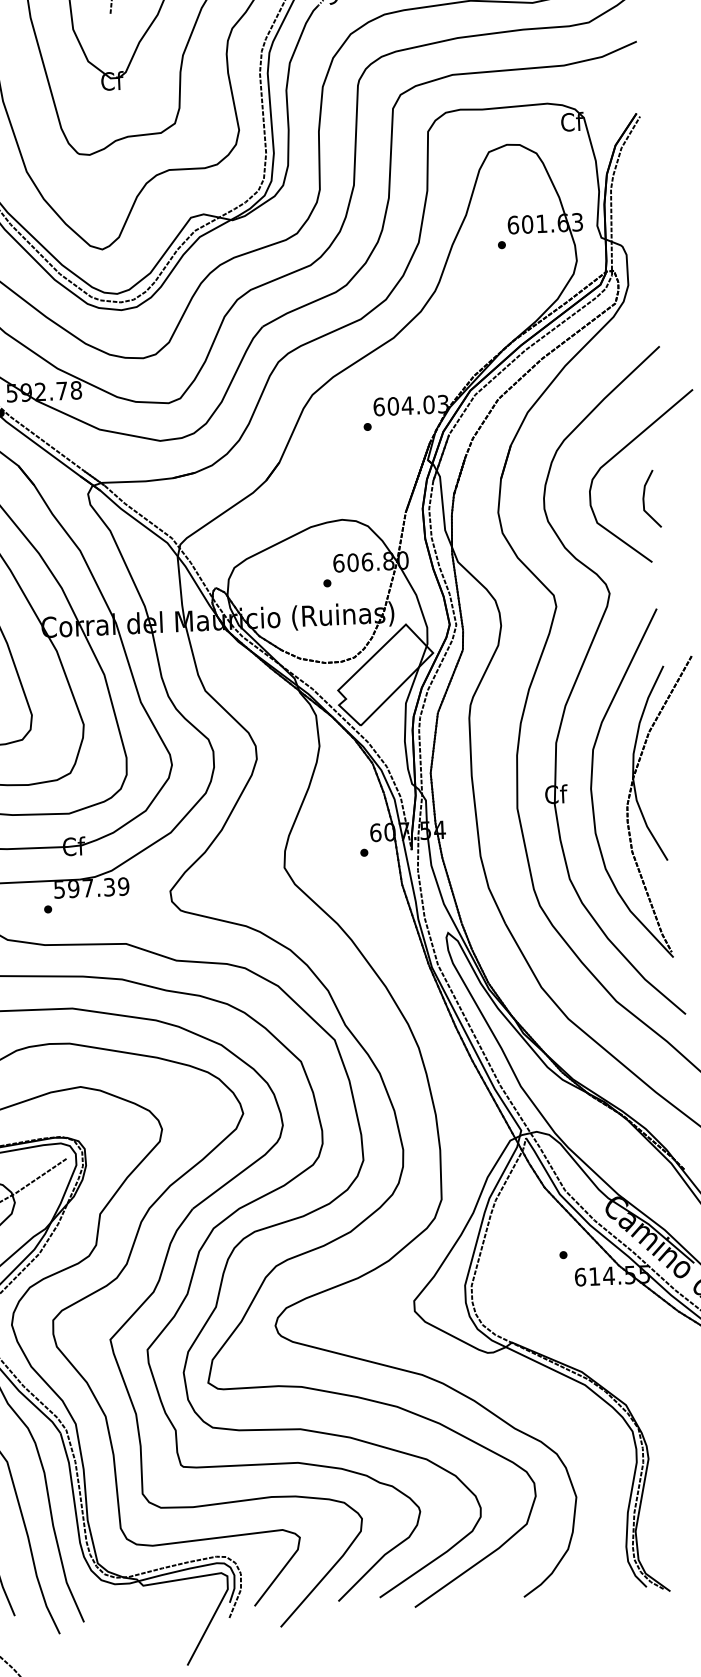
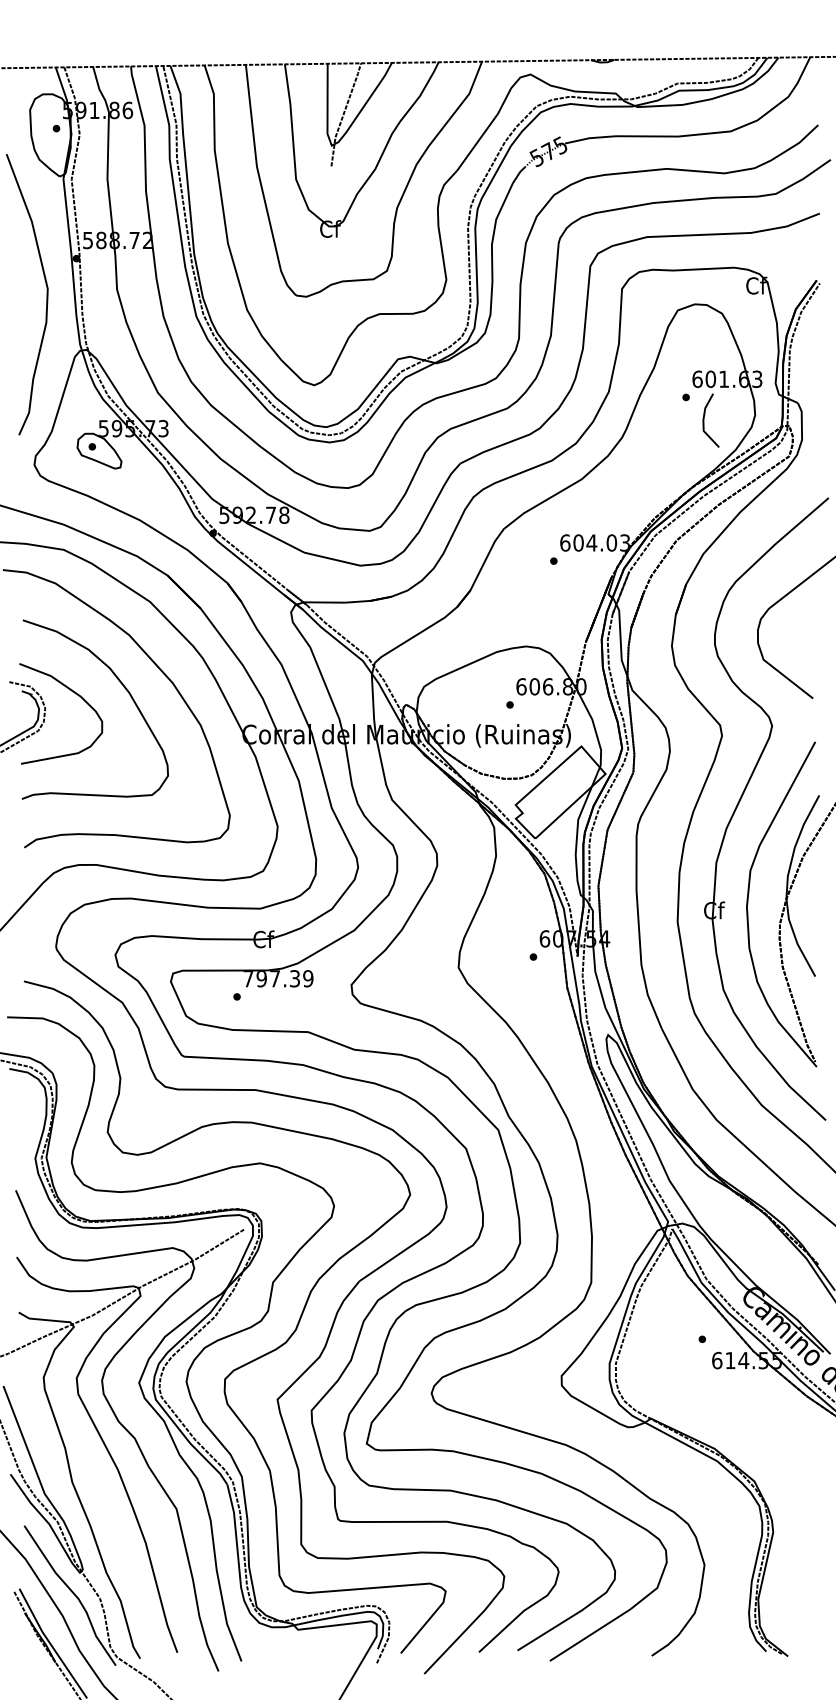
line: (644, 499) -> (704, 420), moved
text: (59, 890) -> (248, 979), 597.39 -> 797.39

